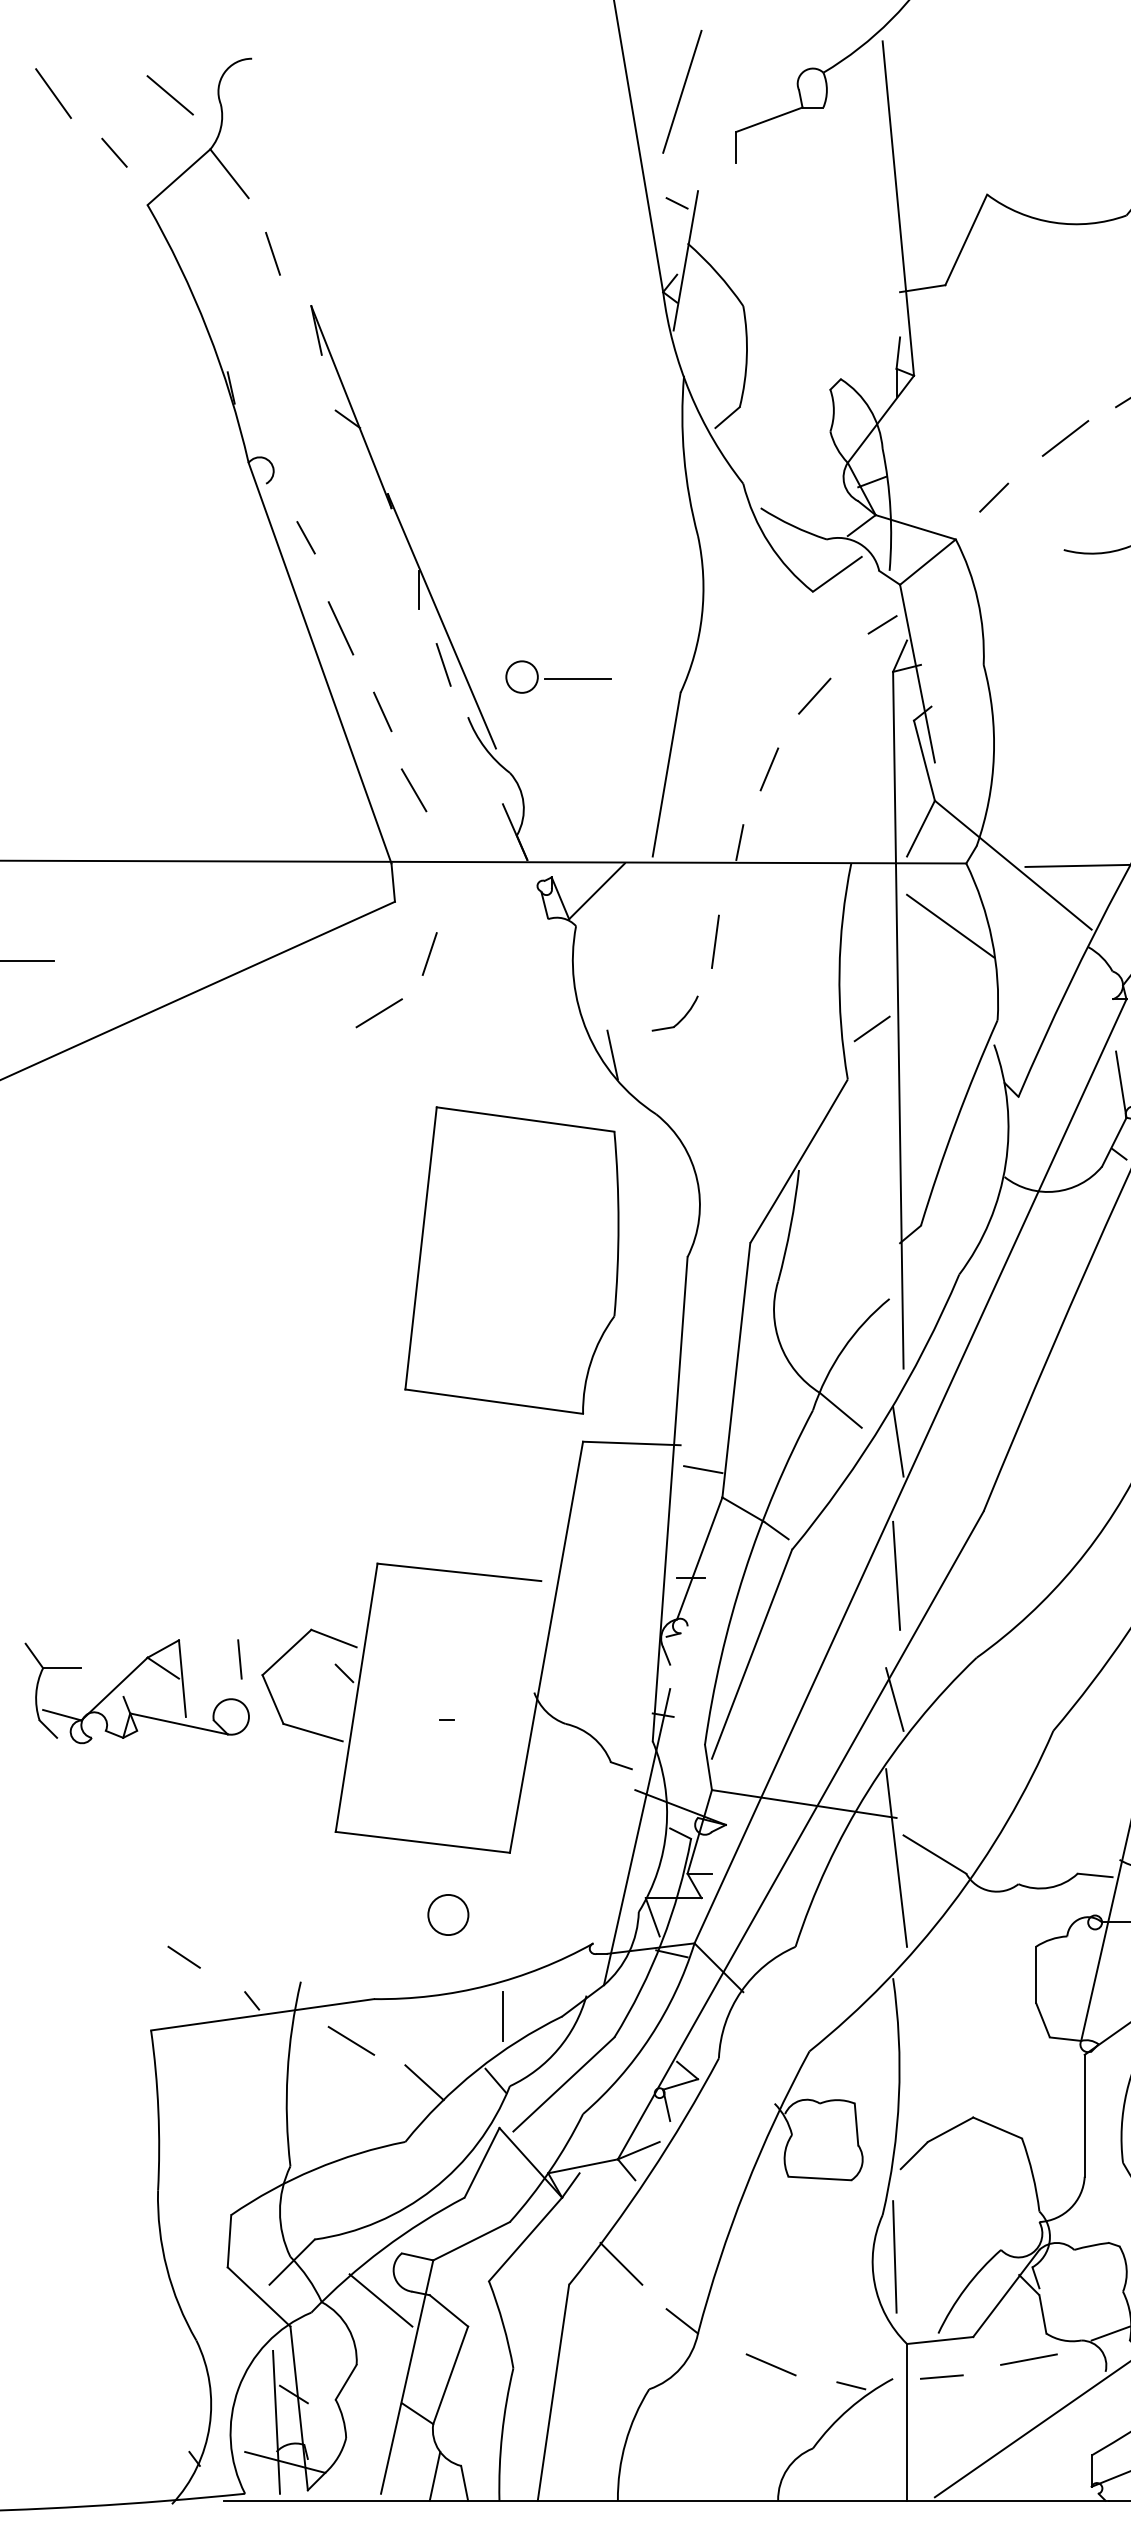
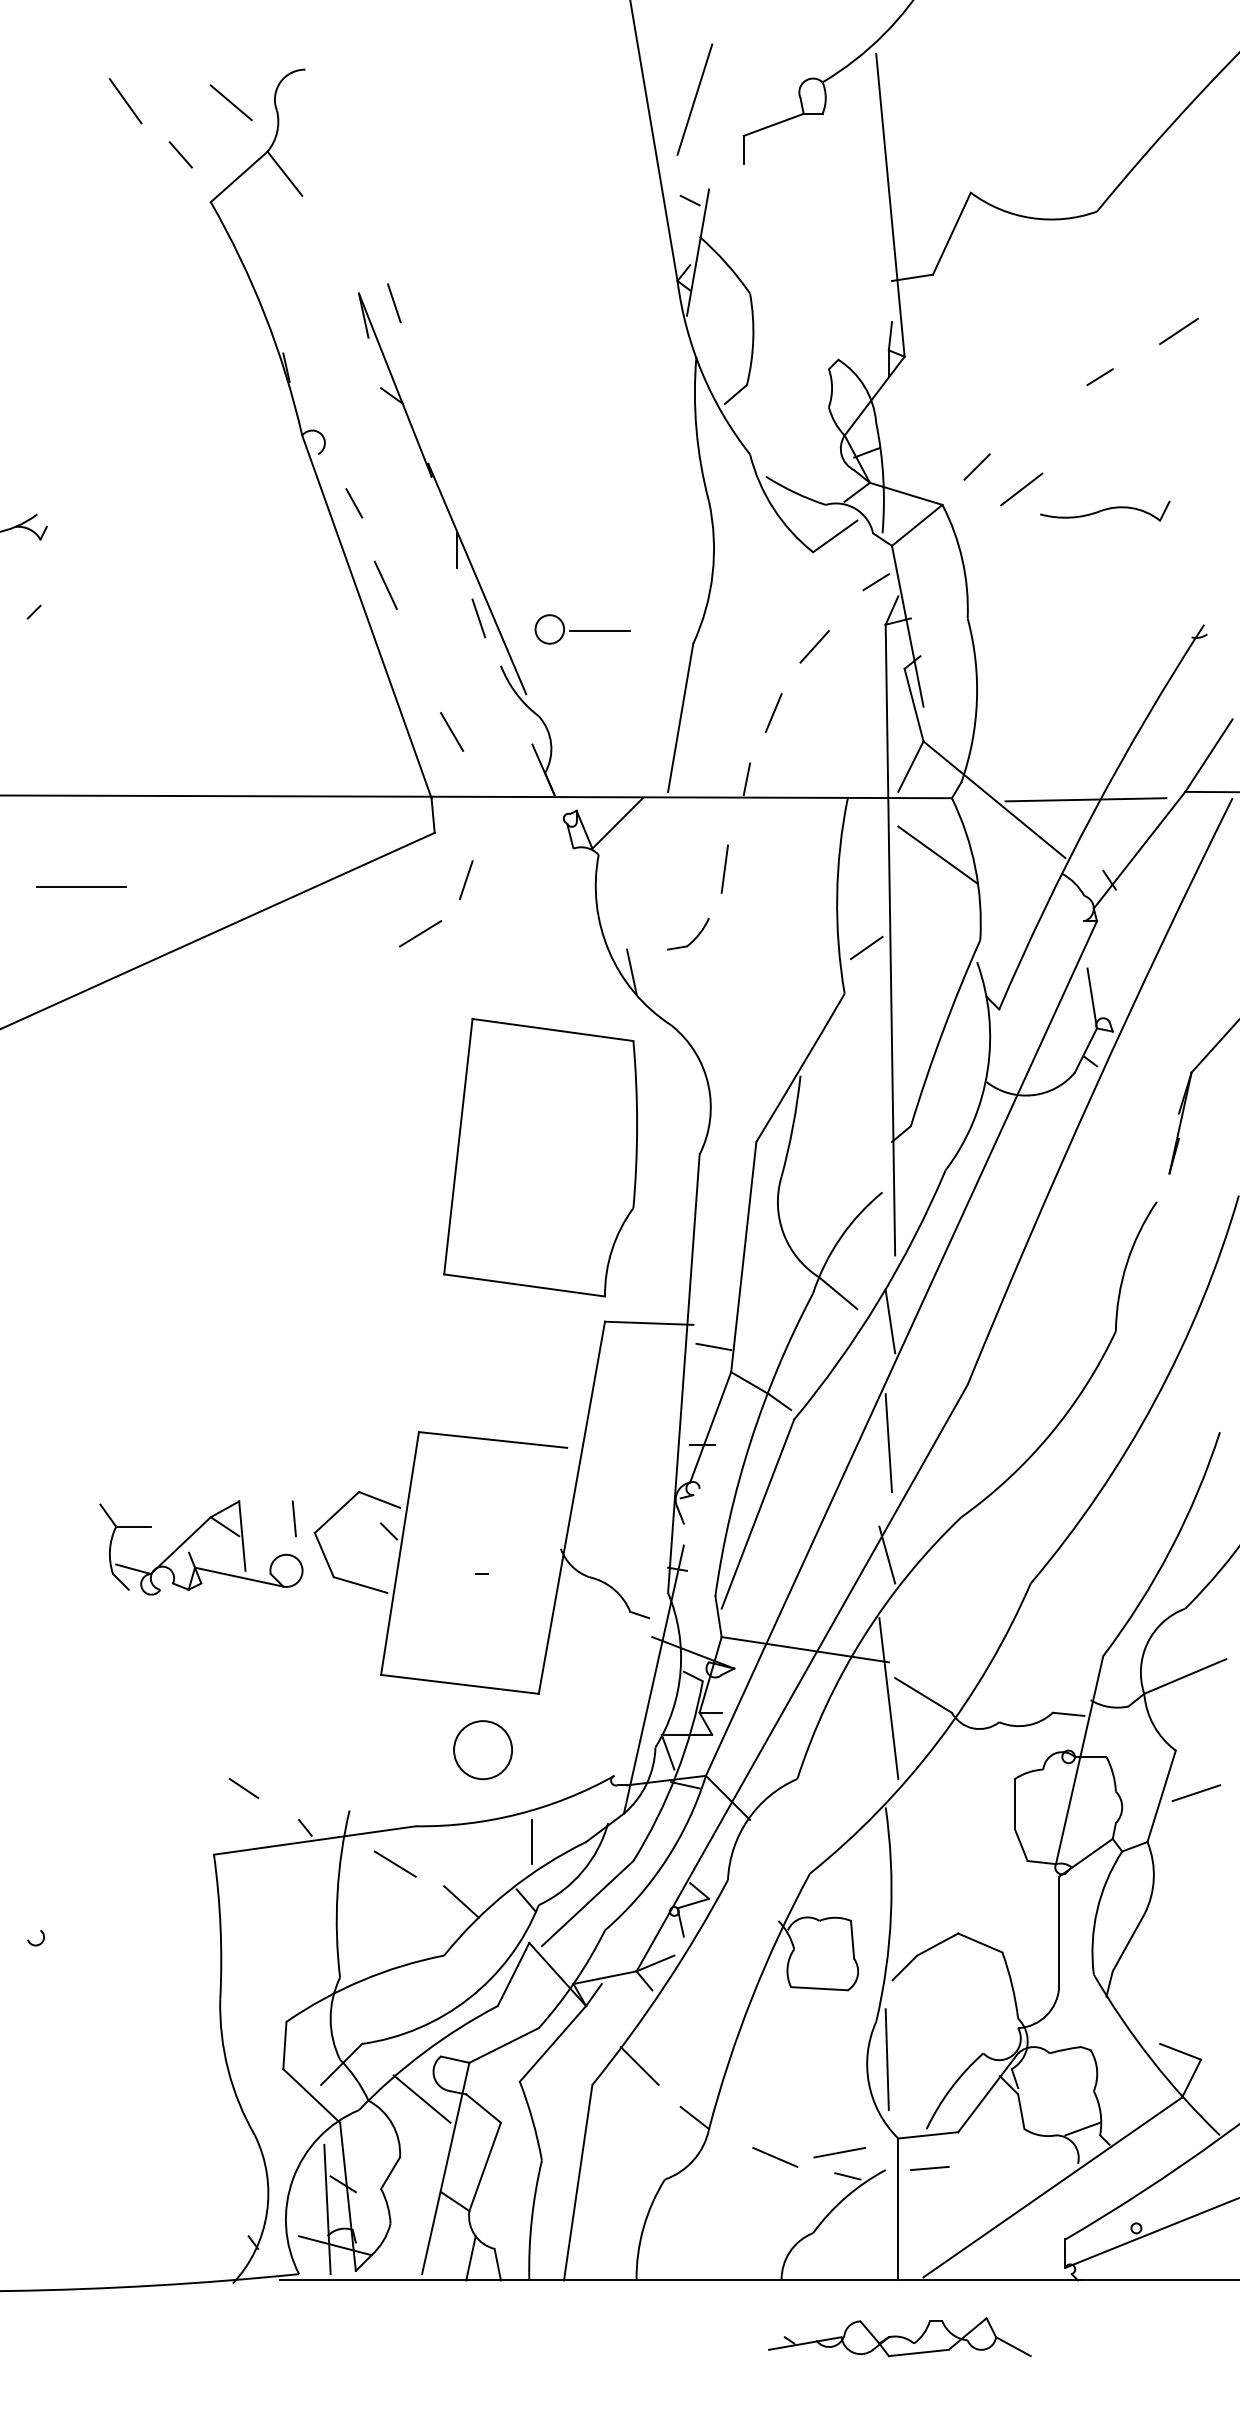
line: (273, 254) -> (394, 303), moved
line: (1065, 438) -> (1021, 489), moved
line: (382, 711) -> (423, 660), removed
circle: (447, 1915) -> (482, 1750), size x1.6
line: (1028, 2359) -> (839, 2152), moved

